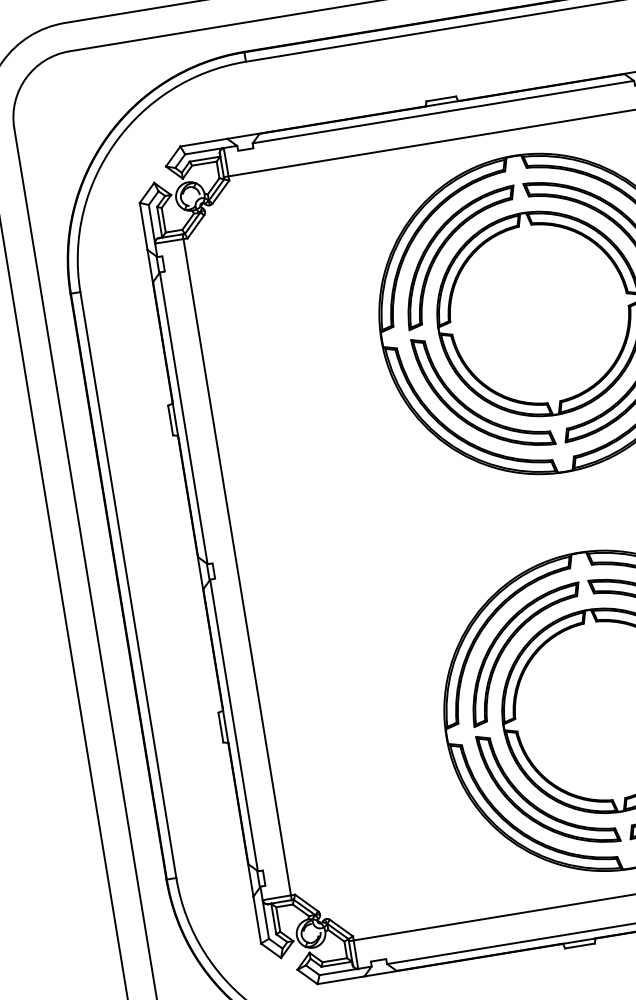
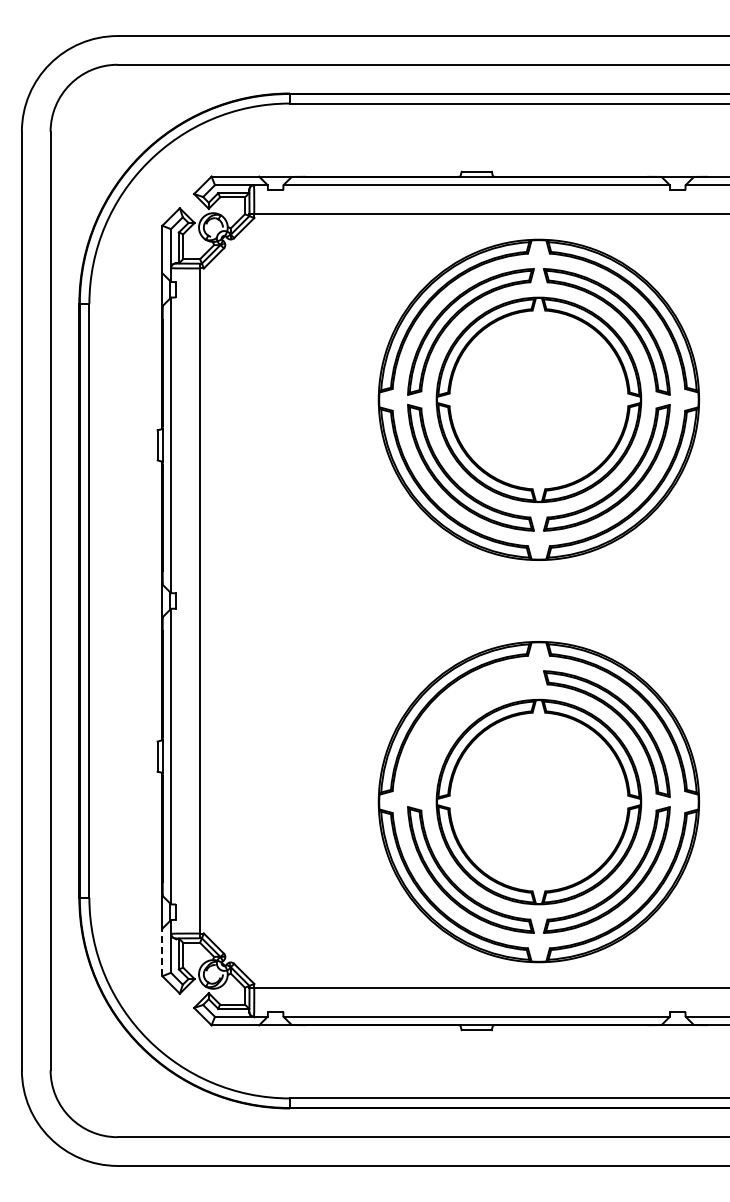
part: (509, 642) -> (456, 719), removed
line: (257, 920) -> (162, 952), solid -> dashed

